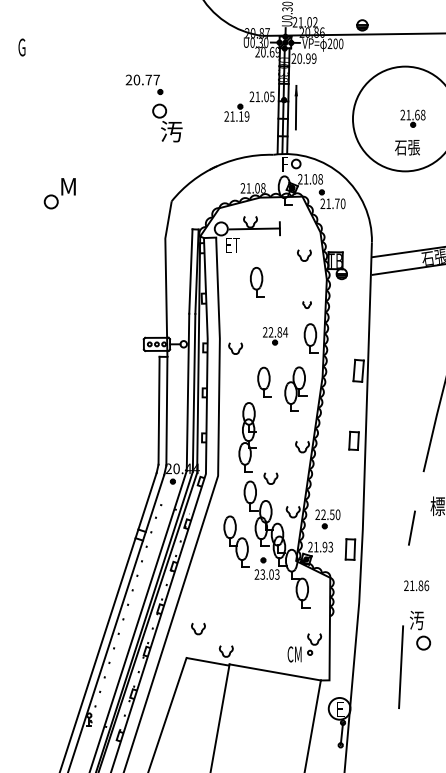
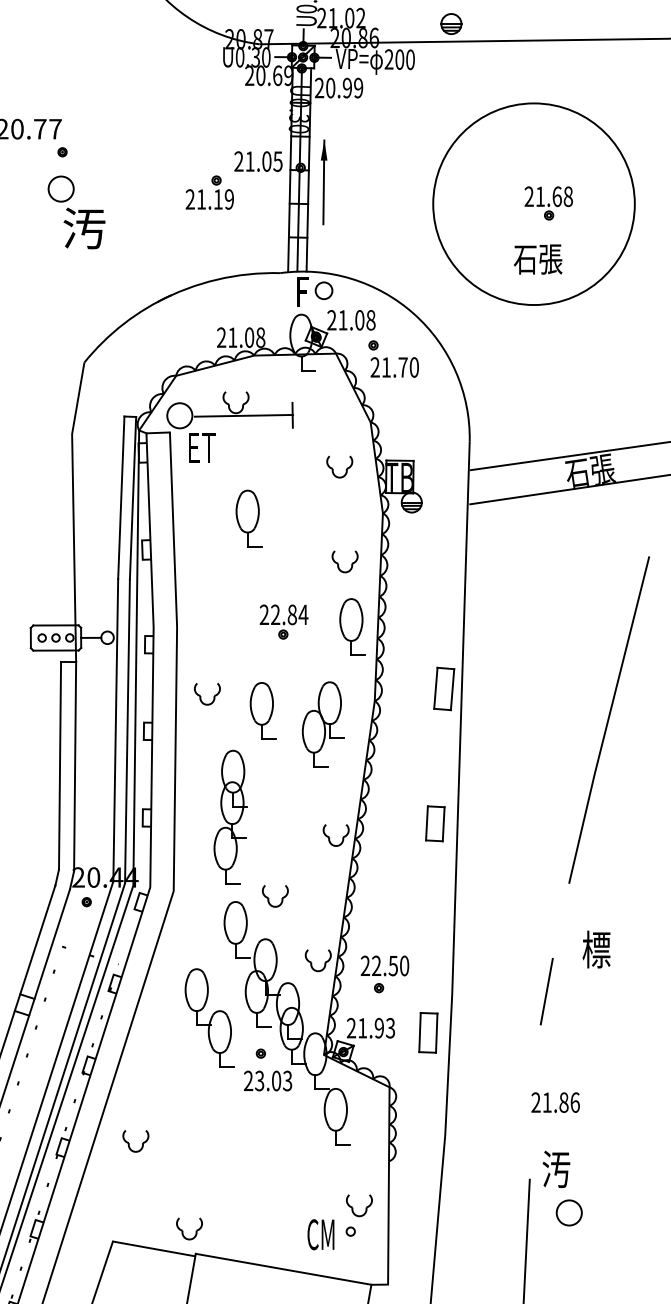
part: (306, 304) -> (343, 561), size x1.67
part: (235, 348) -> (207, 694), moved
part: (198, 628) -> (135, 1140), moved

